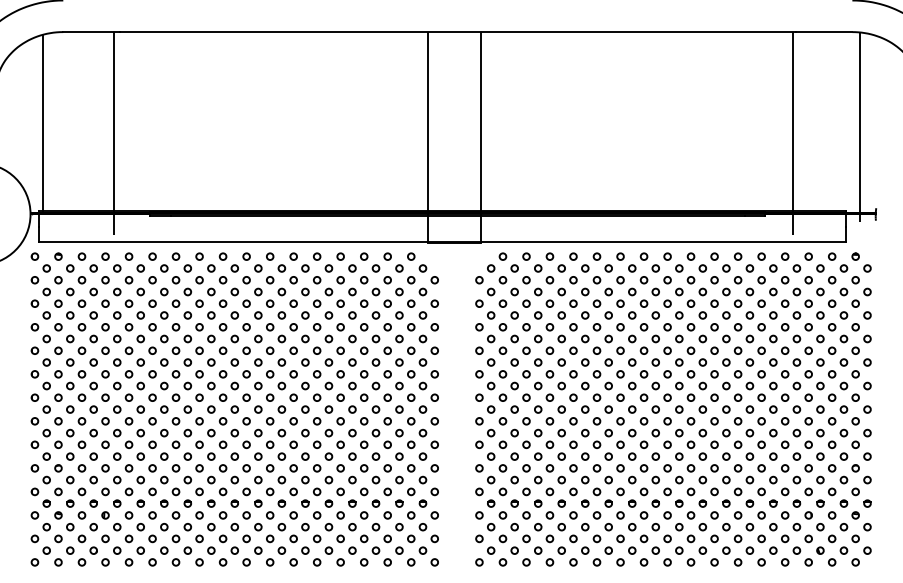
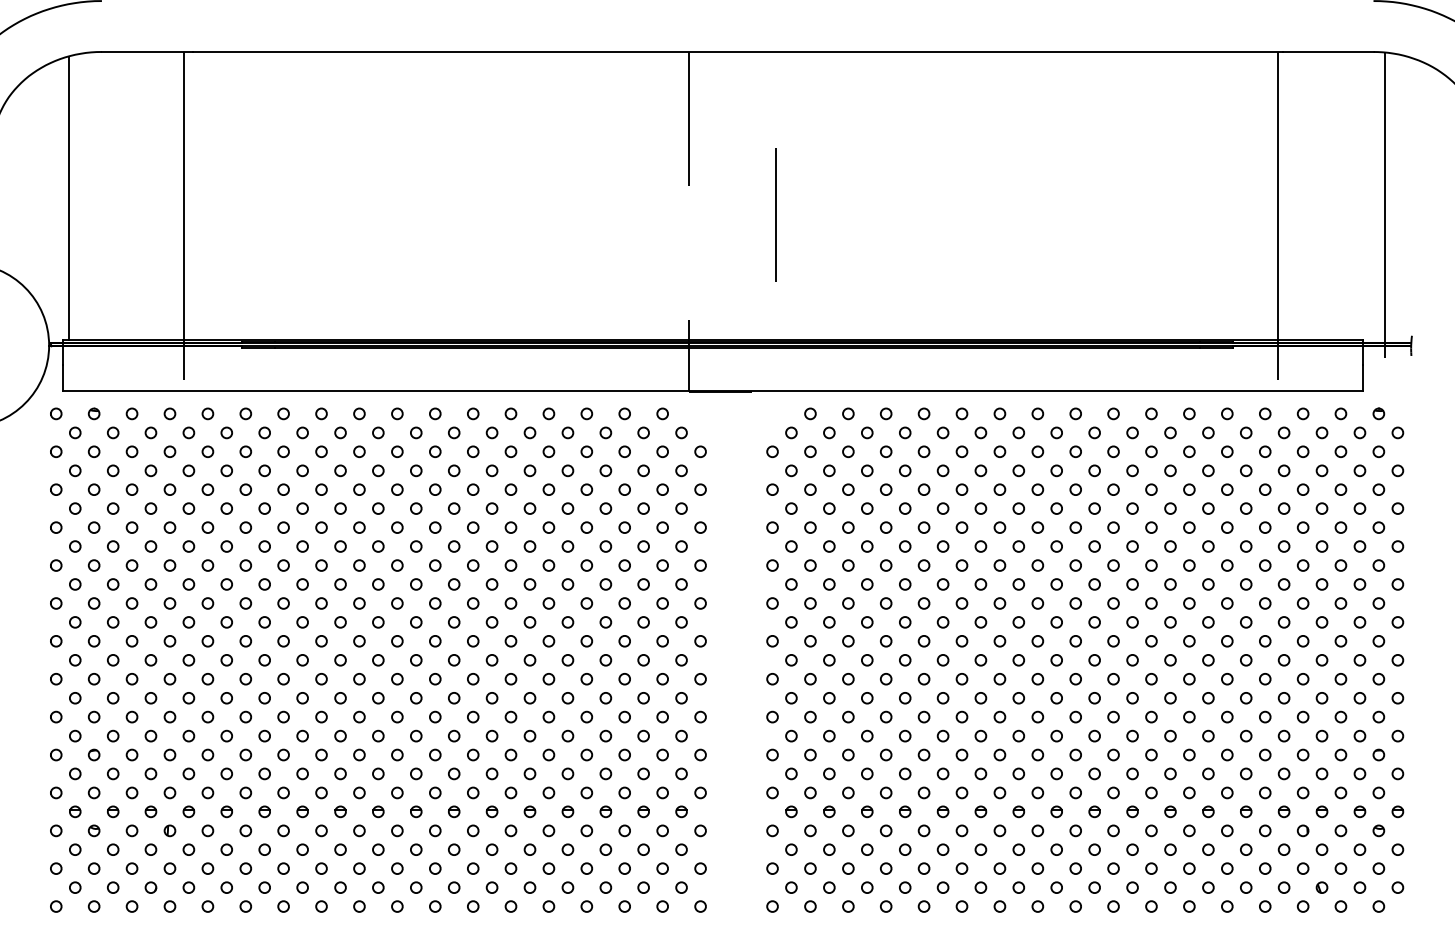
line: (454, 242) -> (732, 391), solid -> dashed

